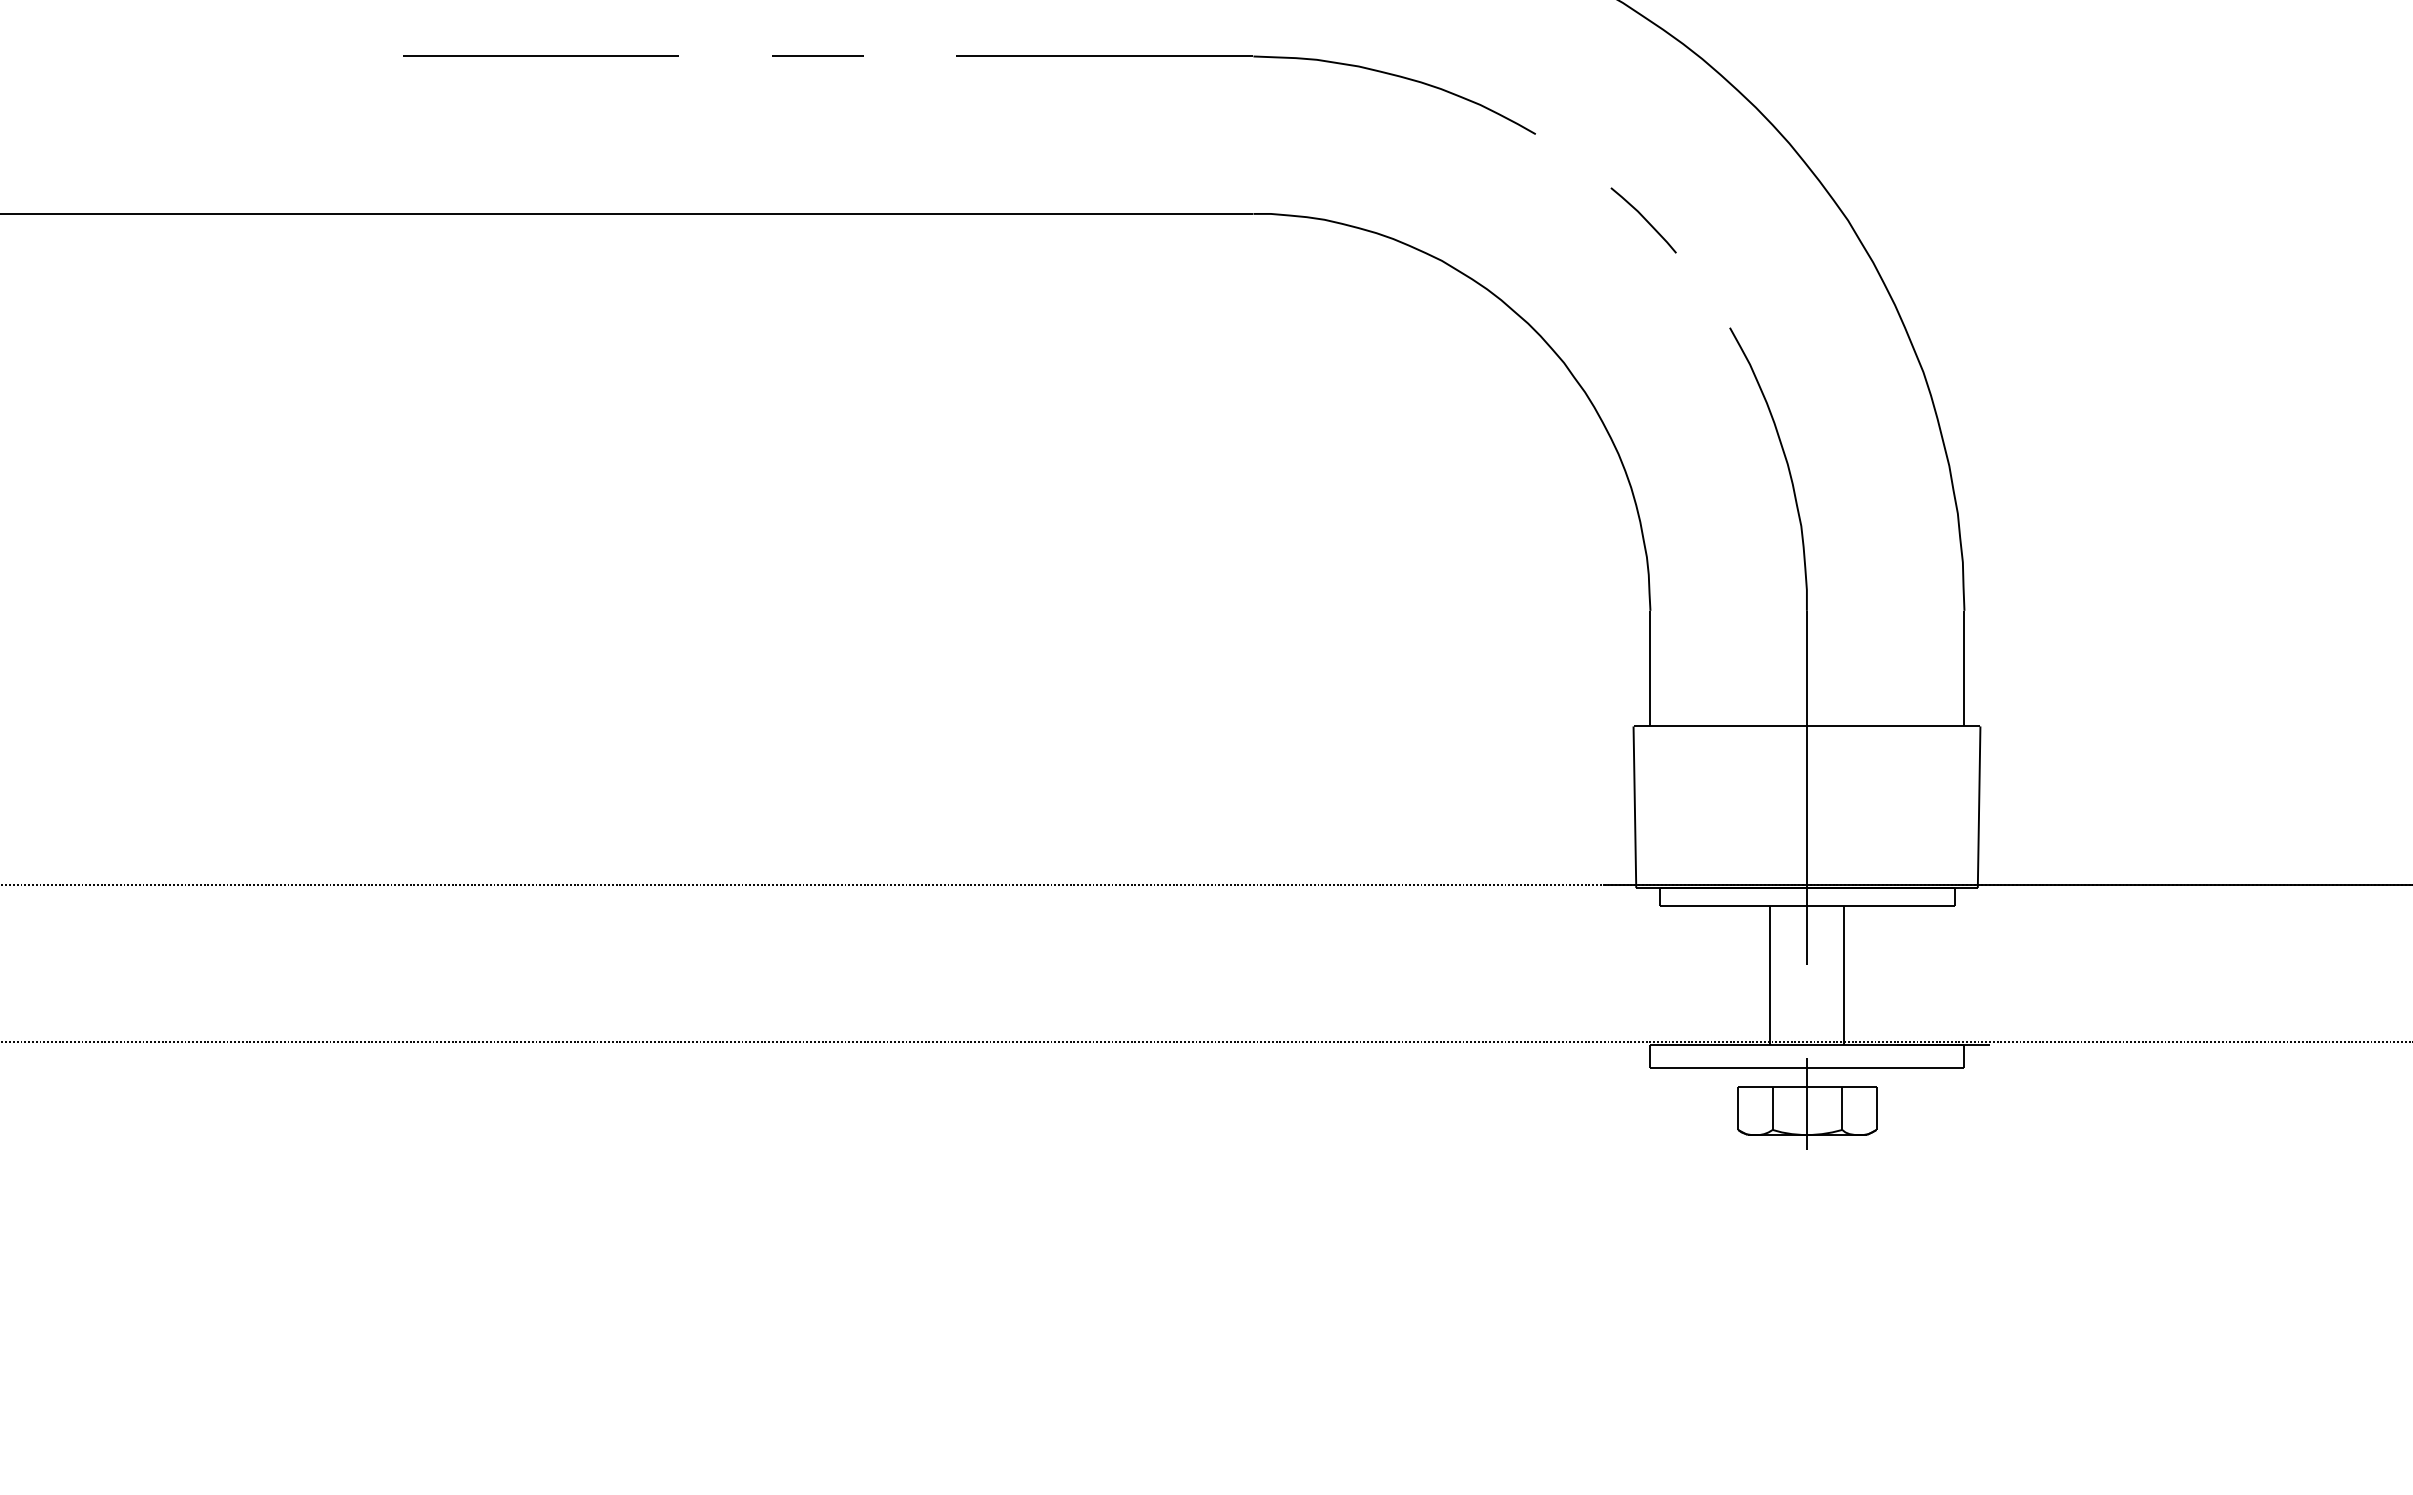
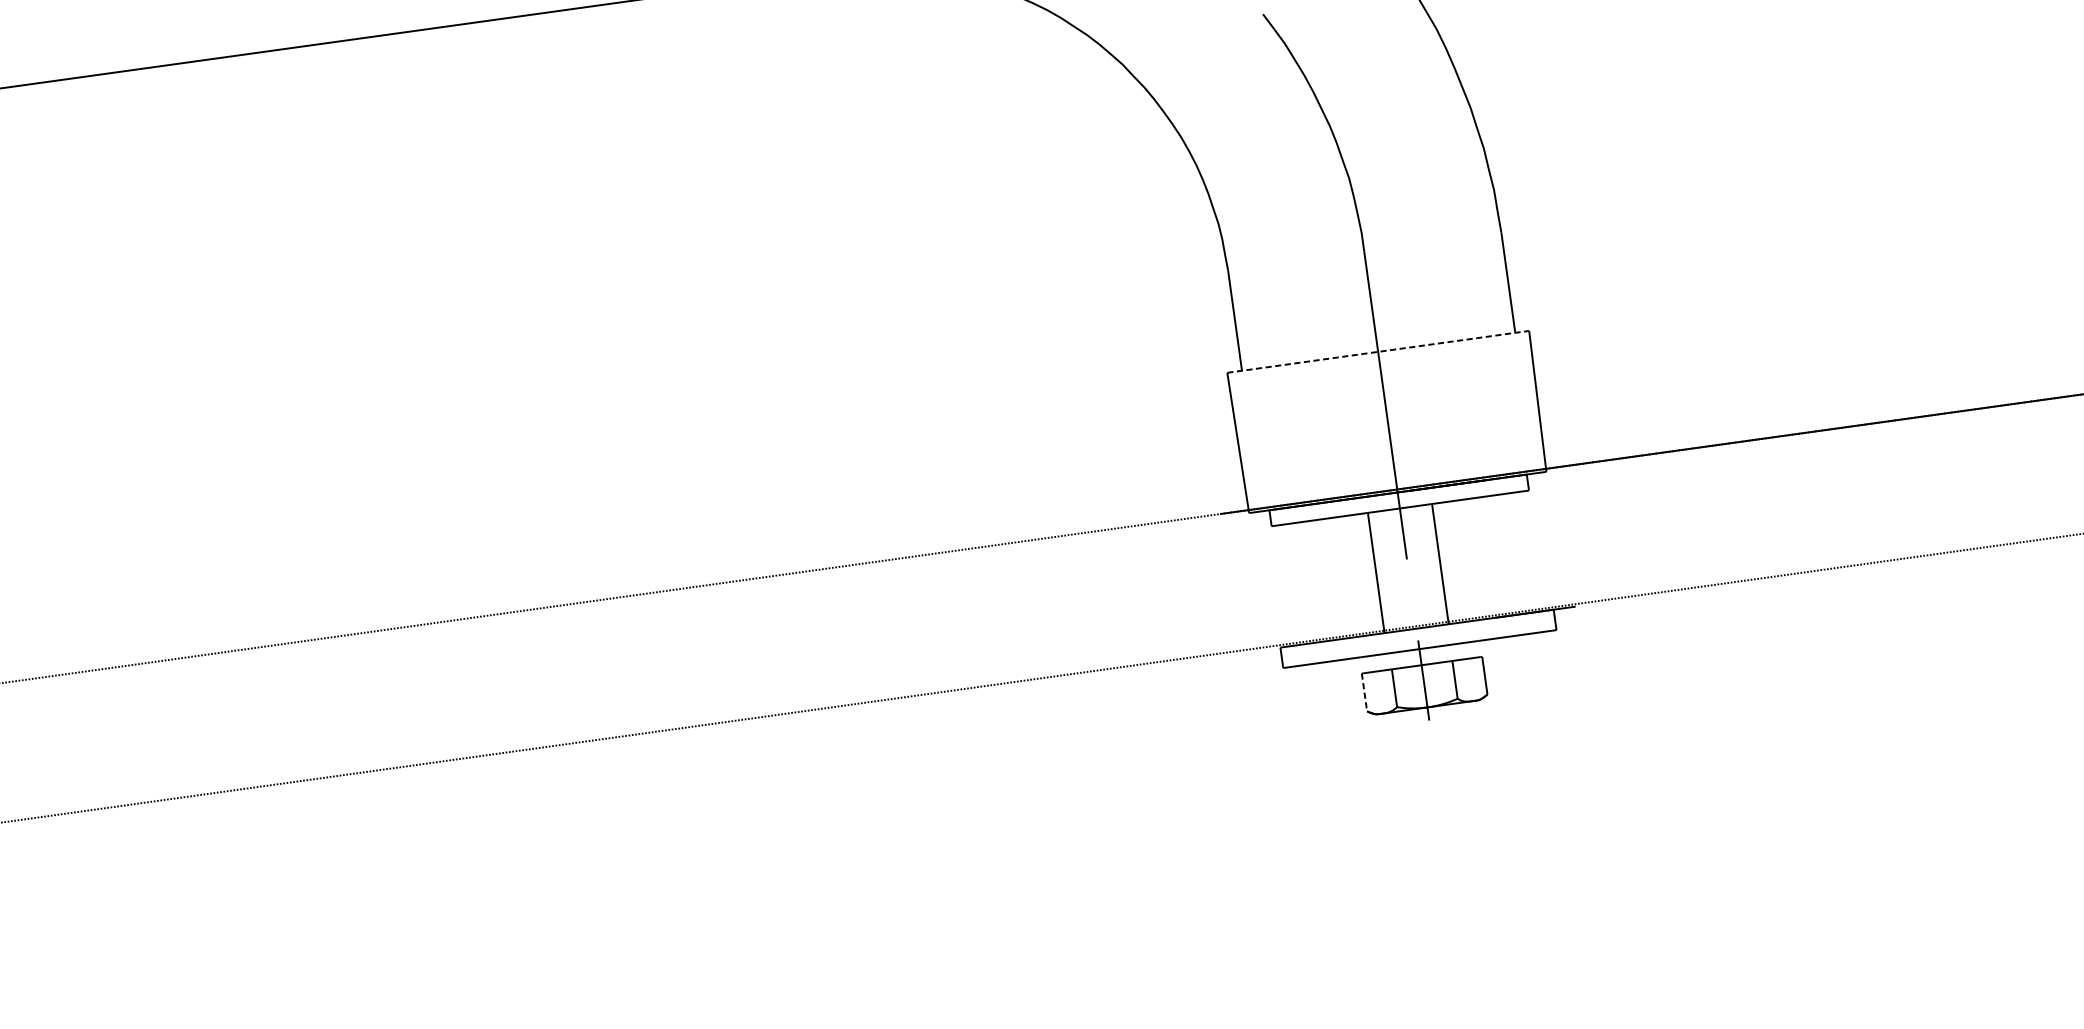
line: (1807, 726) -> (1378, 351), solid -> dashed
line: (1738, 1108) -> (1364, 692), solid -> dashed

